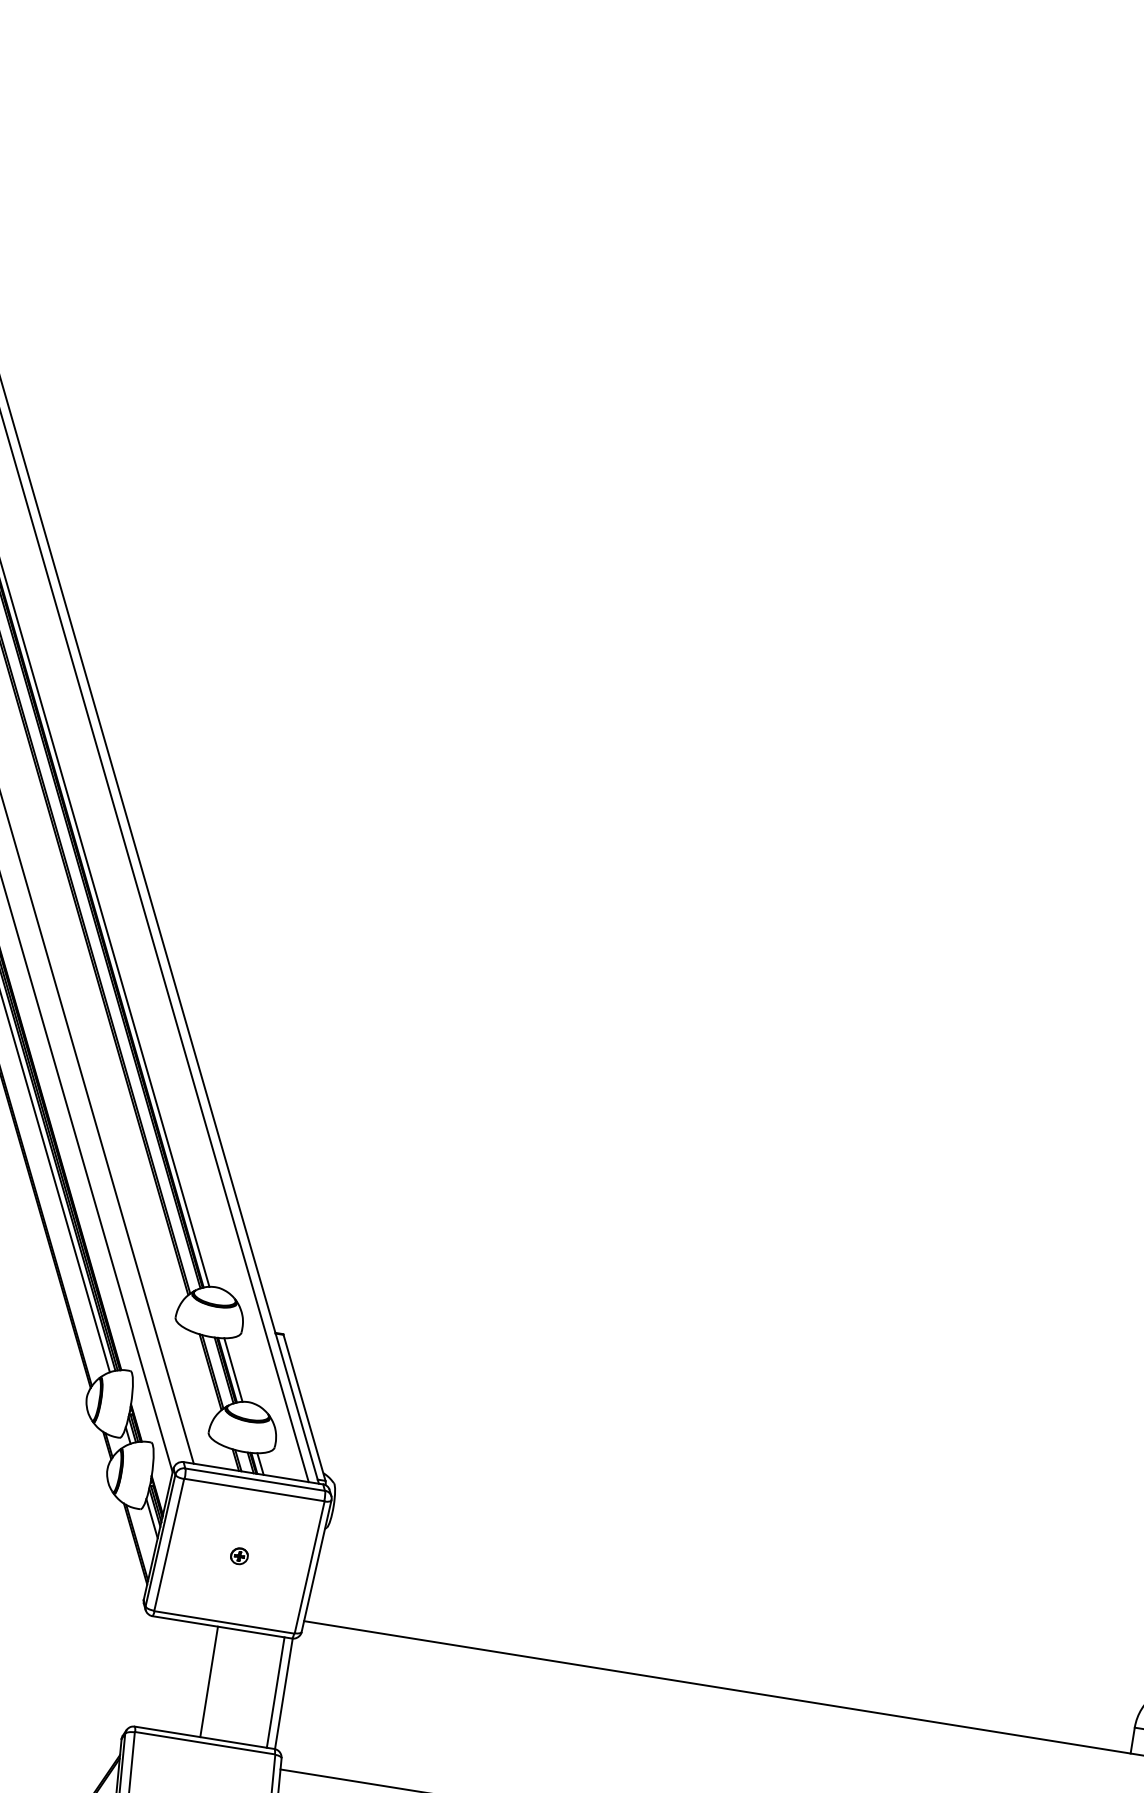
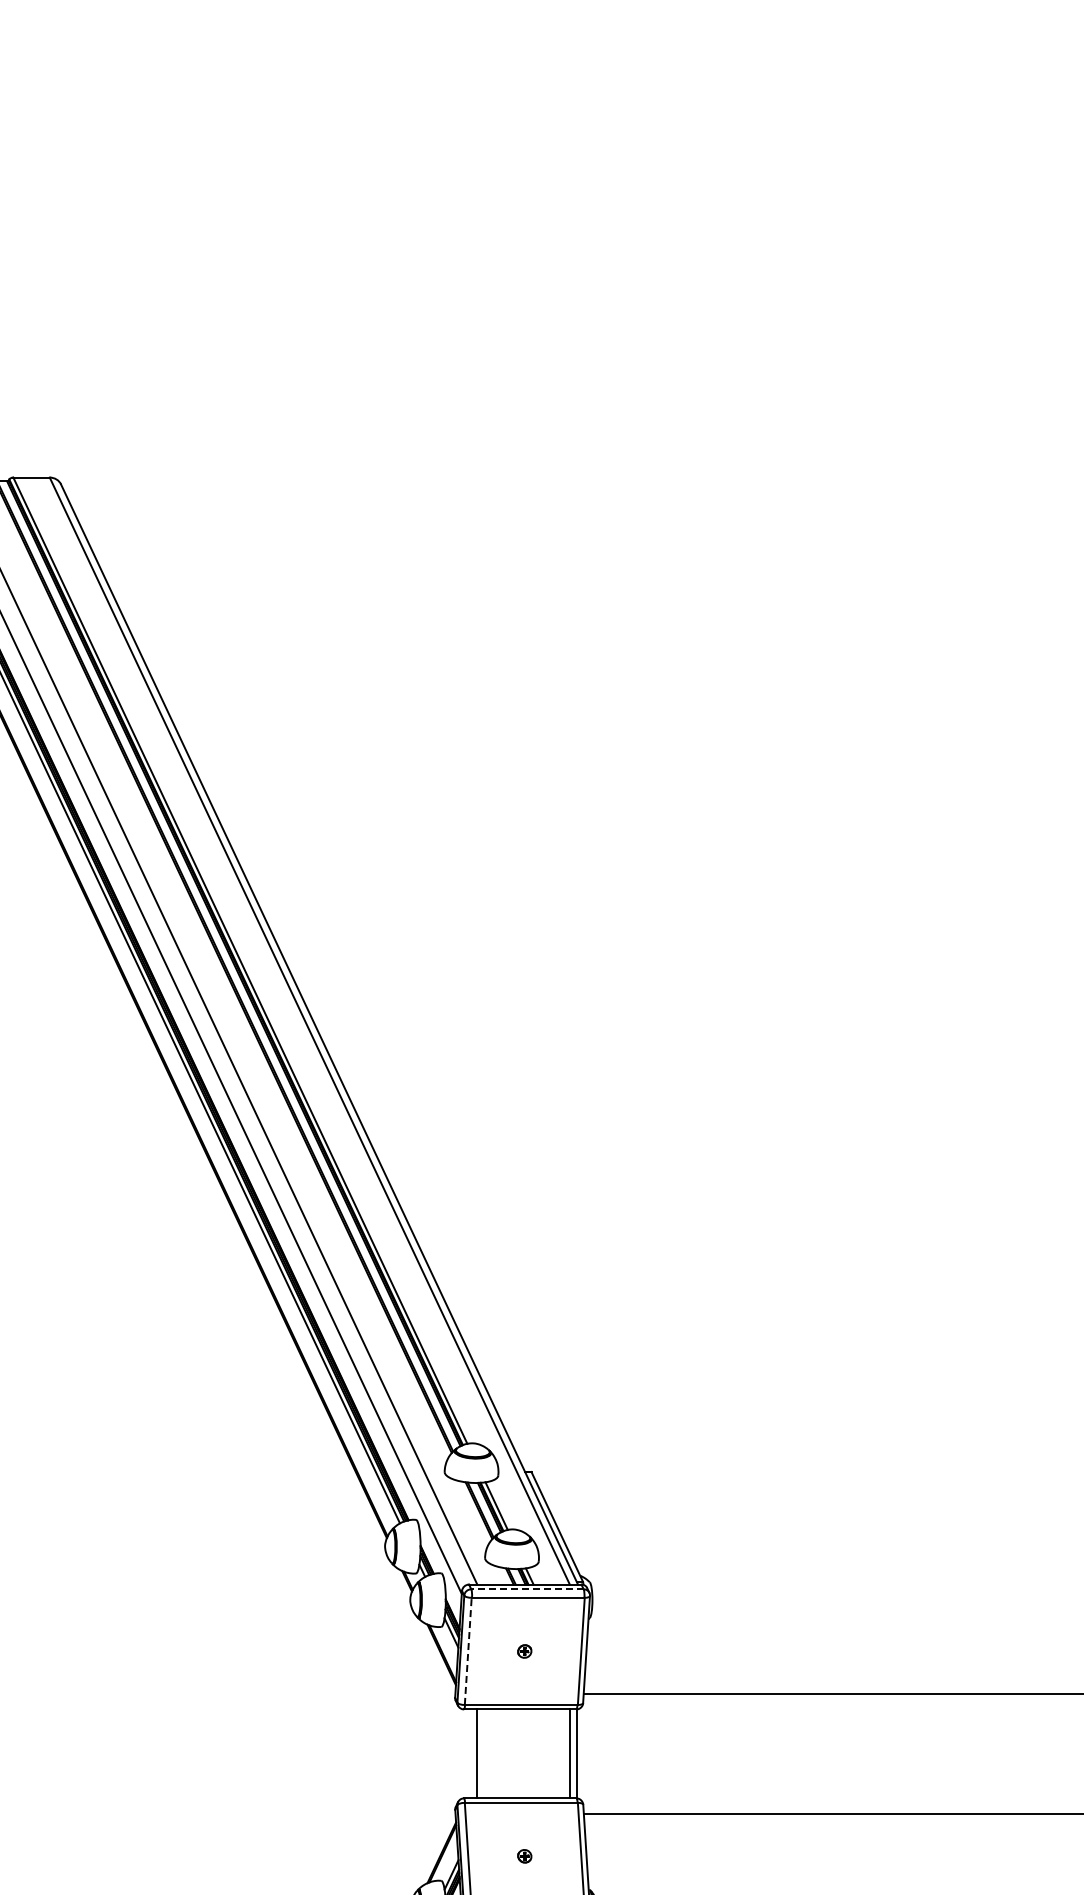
line: (253, 1479) -> (526, 1589), solid -> dashed
line: (169, 1545) -> (468, 1651), solid -> dashed
line: (208, 1681) -> (476, 1753), moved

